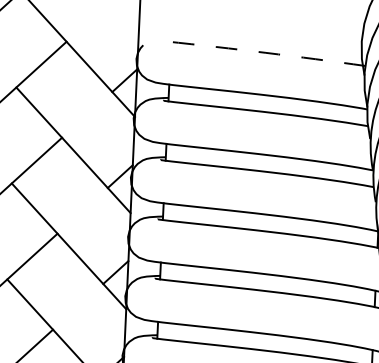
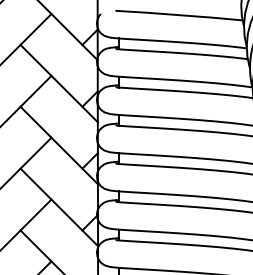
arc: (265, 53) -> (179, 15), dashed -> solid

